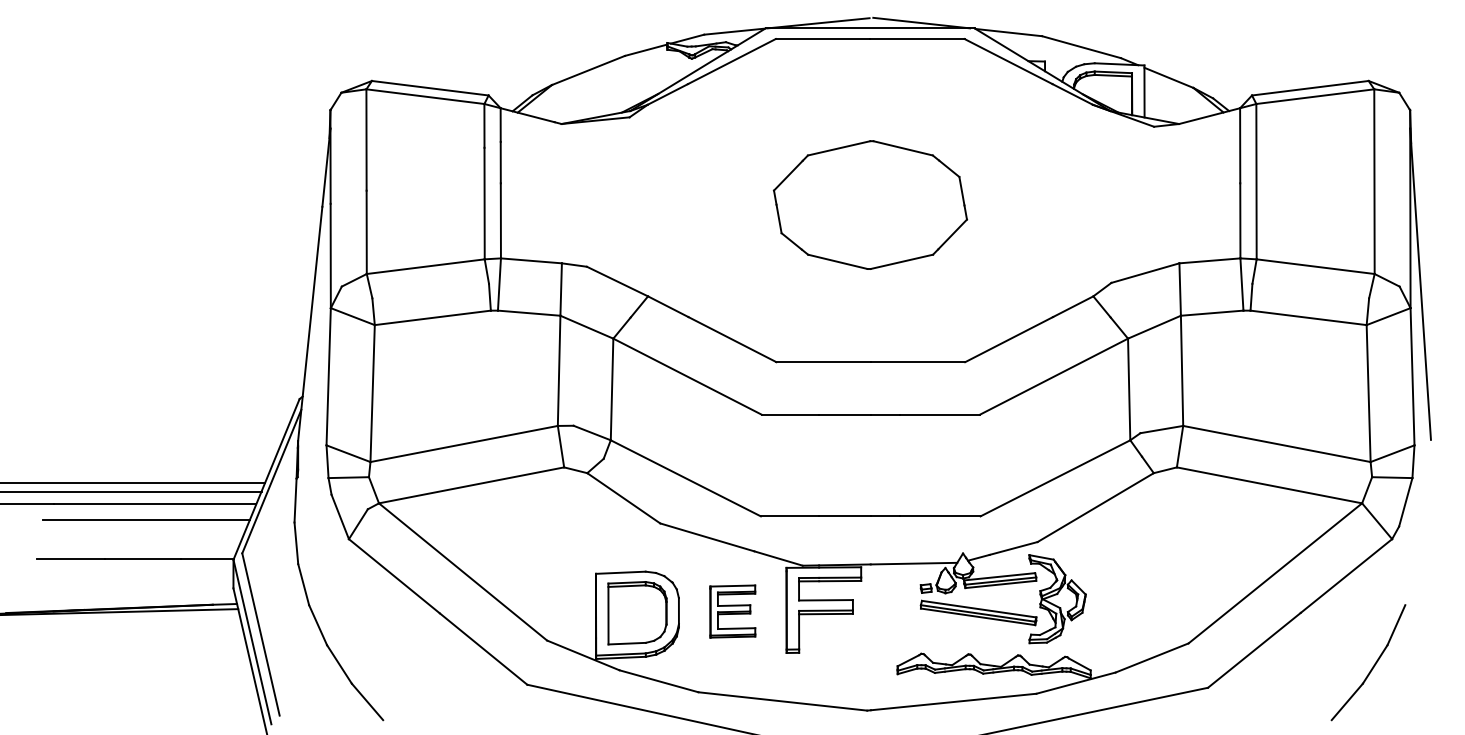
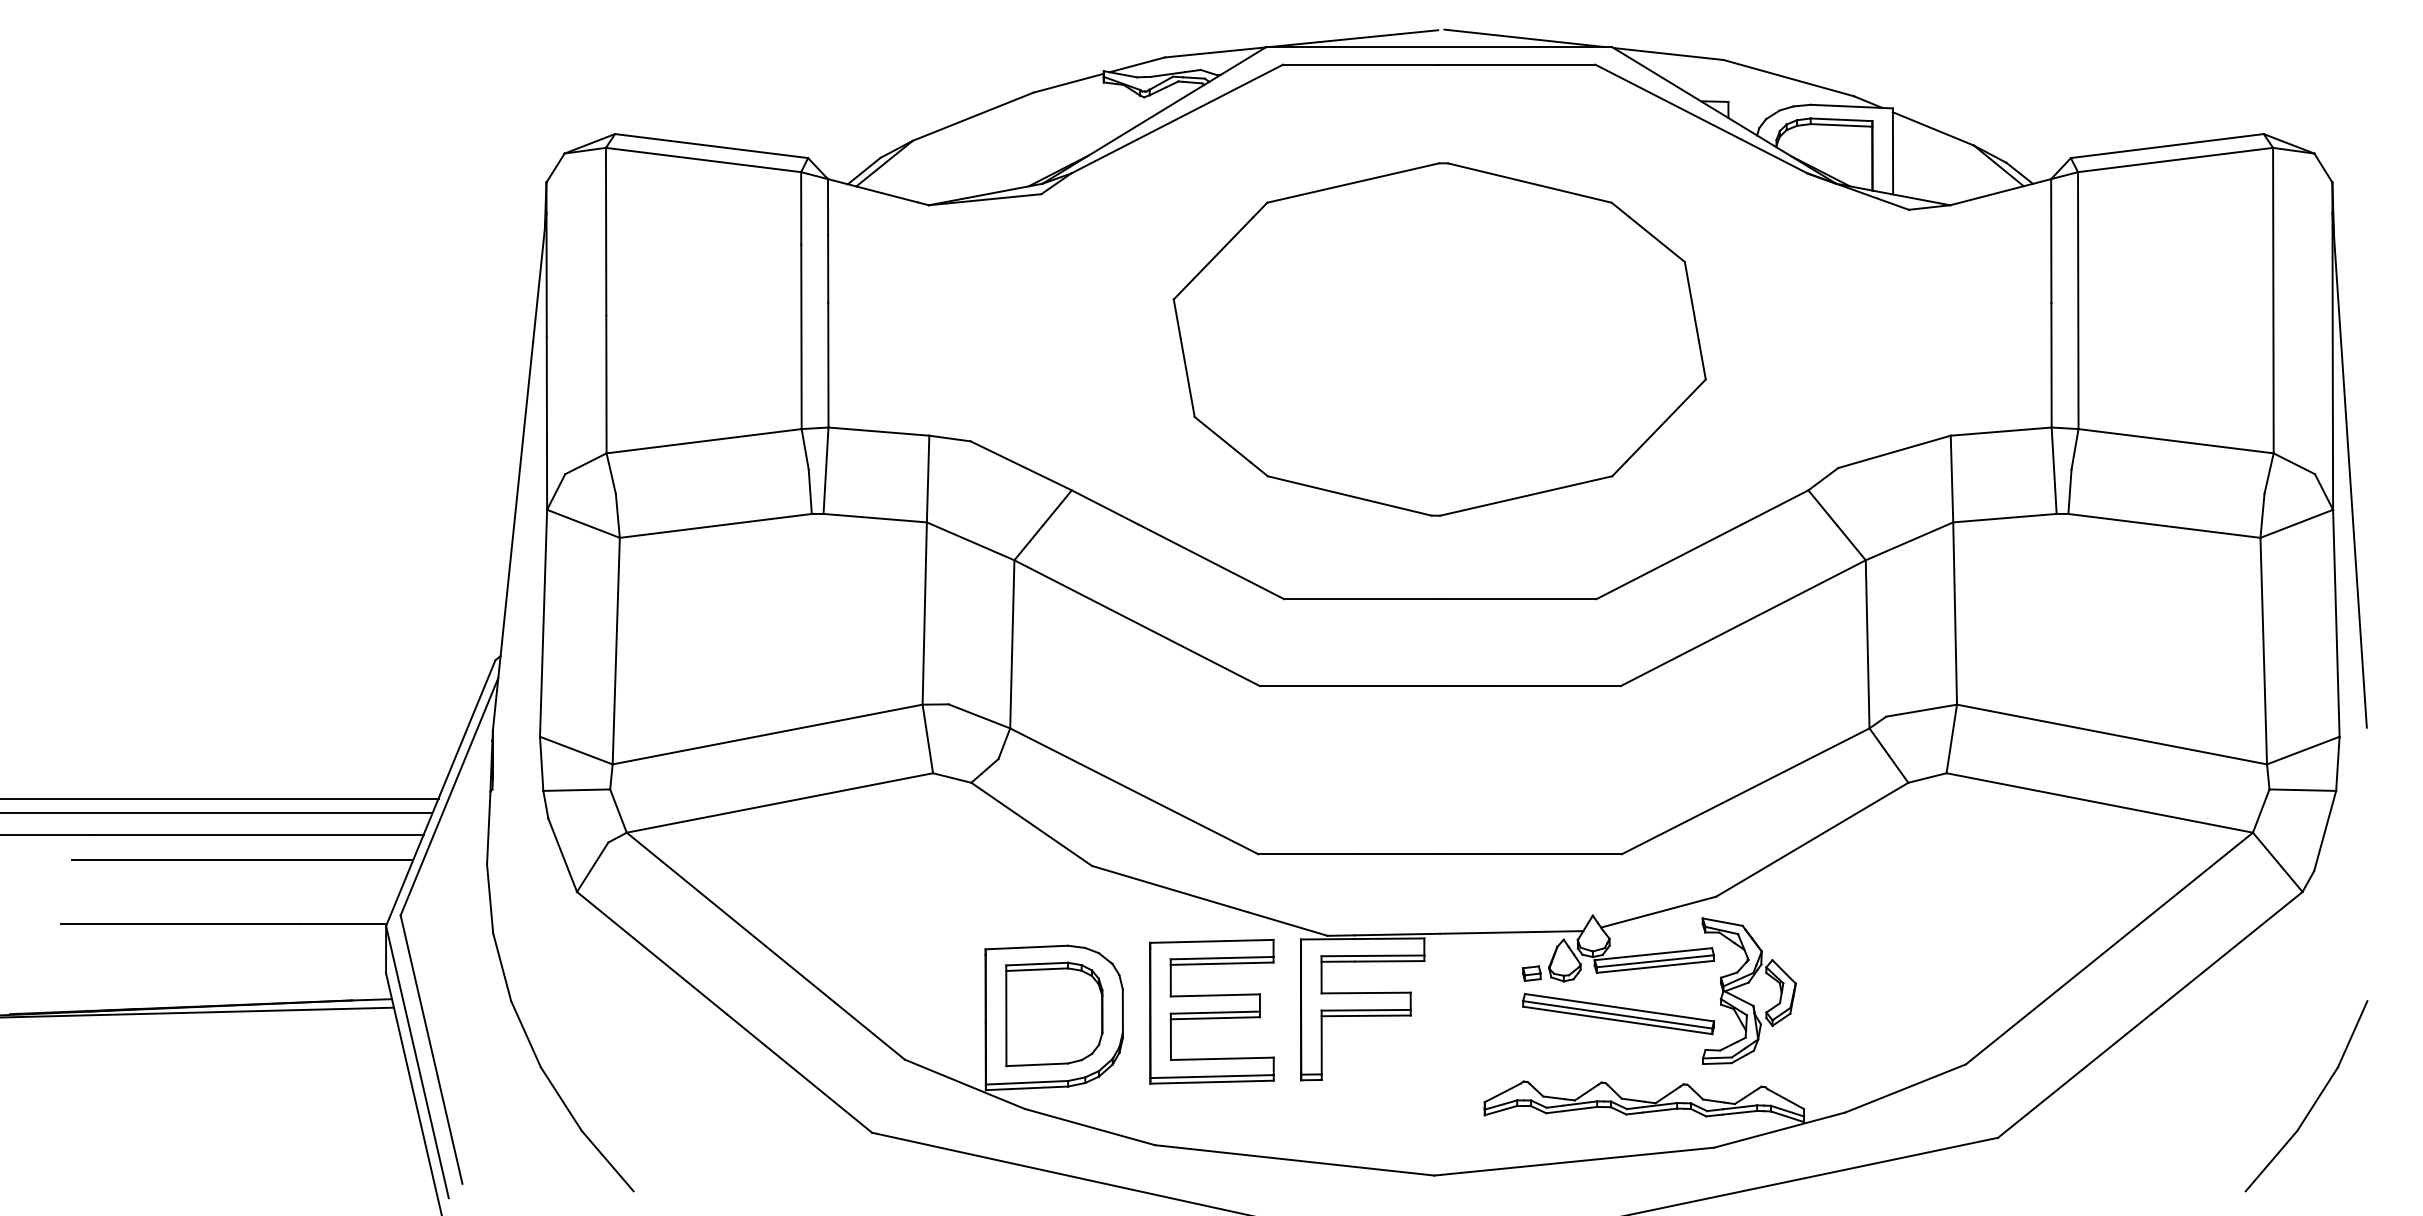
part: (870, 204) -> (1439, 338), size x1.67
part: (732, 611) -> (1211, 1011), size x1.67
part: (1368, 662) -> (2306, 1095), moved

